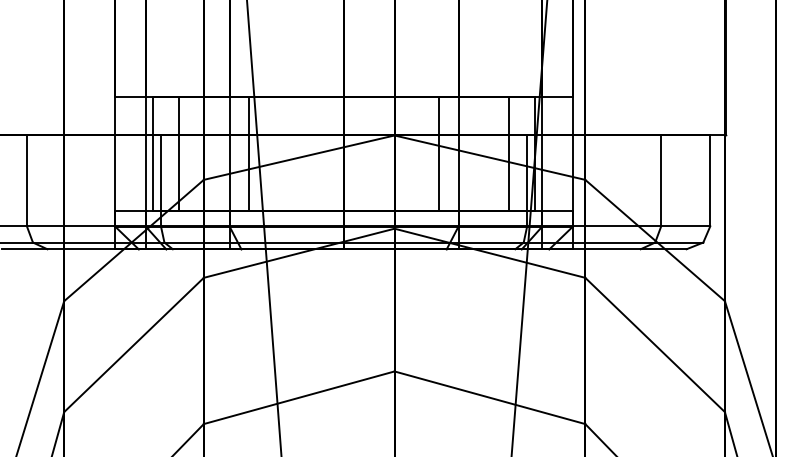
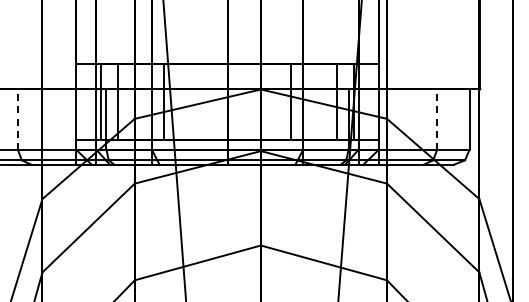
line: (26, 179) -> (17, 118), solid -> dashed
line: (661, 179) -> (437, 118), solid -> dashed

